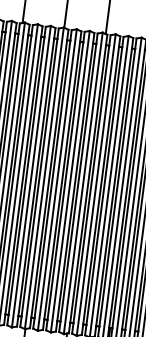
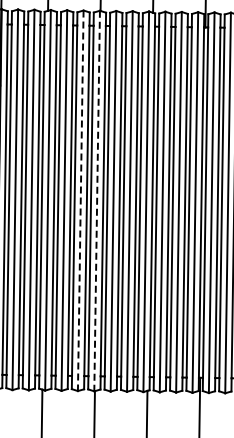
line: (31, 177) -> (80, 201), solid -> dashed
line: (44, 178) -> (97, 201), solid -> dashed

